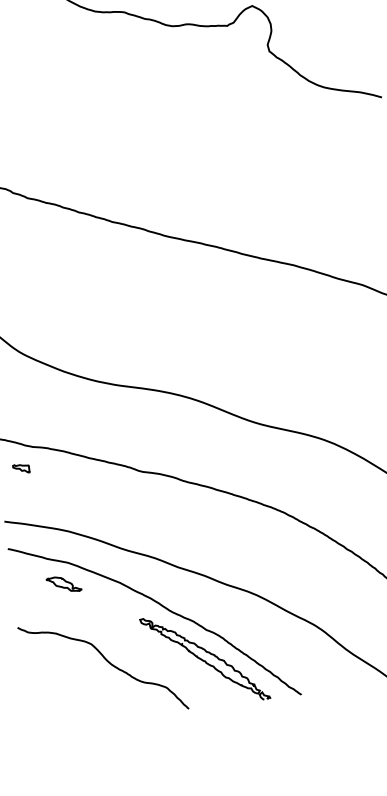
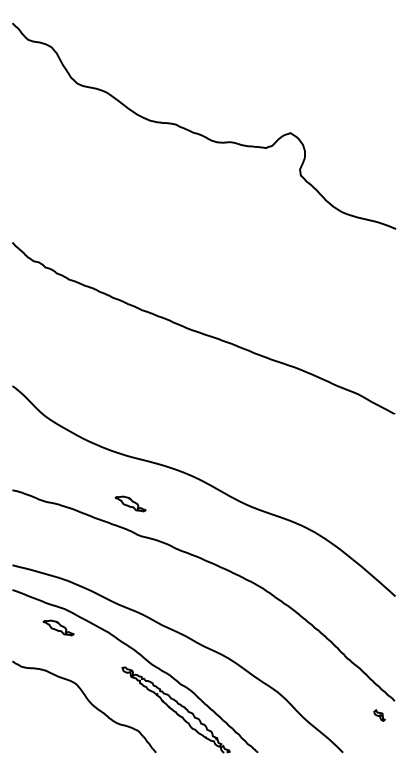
part: (126, 437) -> (130, 503), added
part: (21, 469) -> (33, 520), removed

